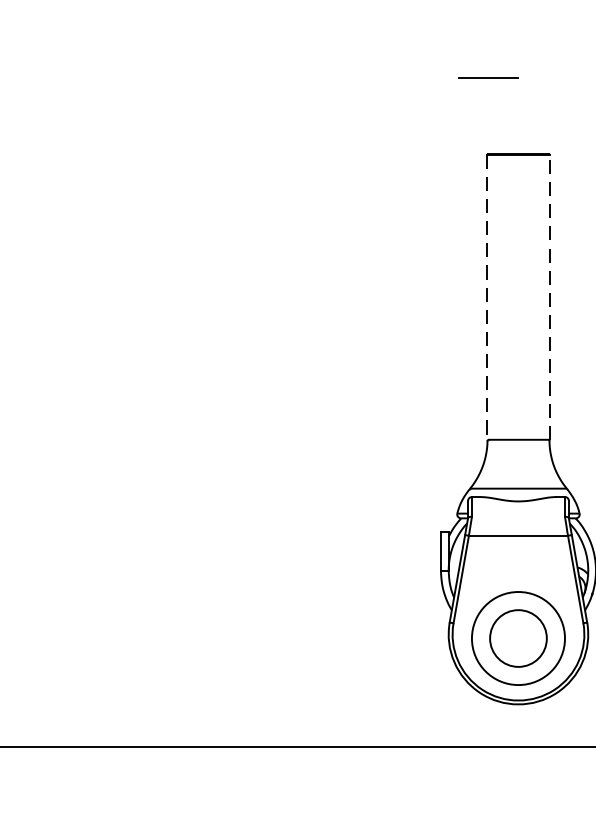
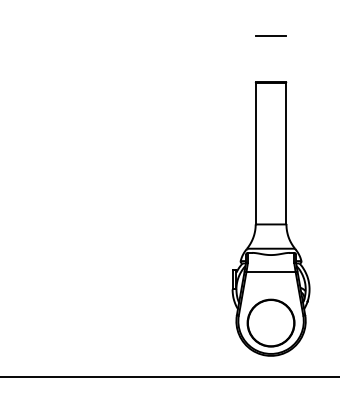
line: (487, 77) -> (270, 35), moved
line: (487, 296) -> (255, 153), dashed -> solid
line: (549, 296) -> (286, 153), dashed -> solid
circle: (517, 637) -> (270, 322), size x1.67

